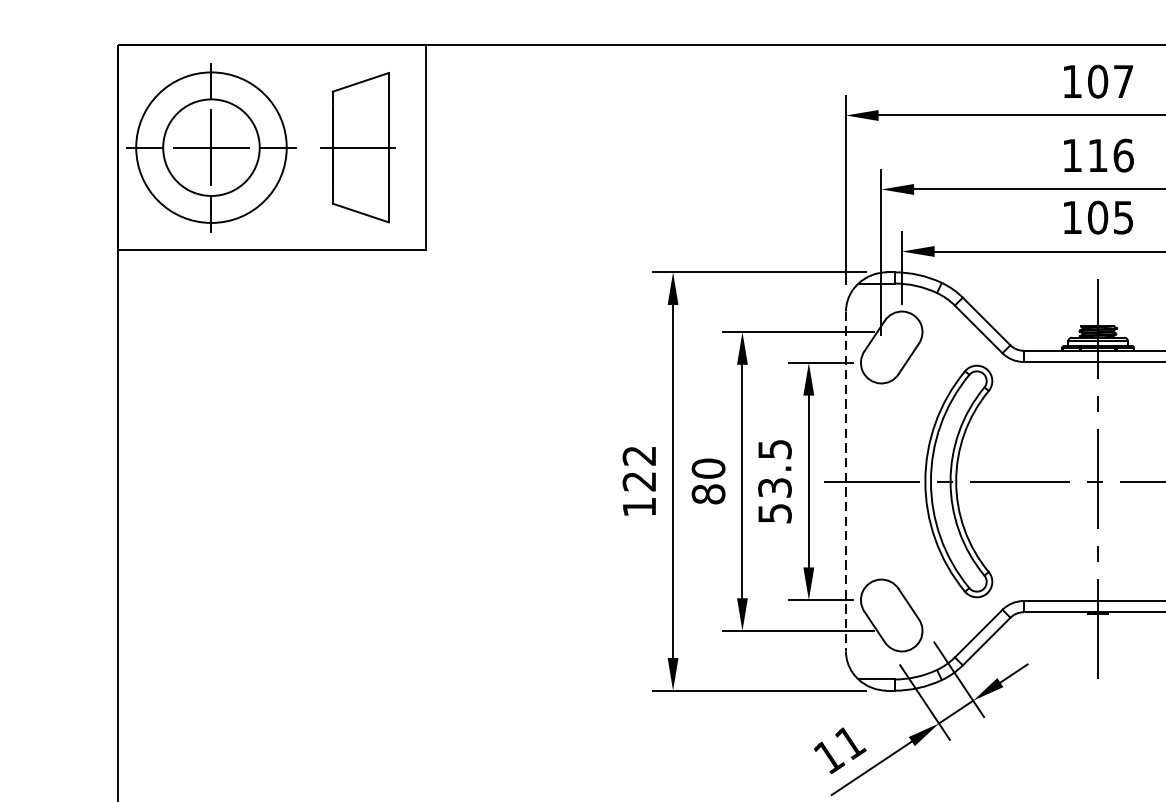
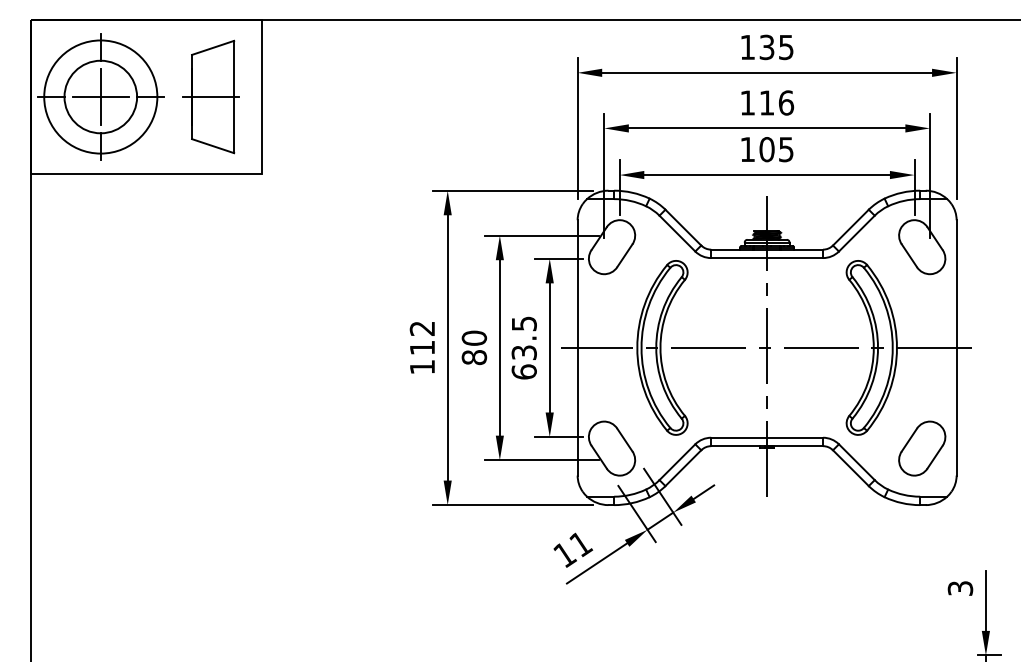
text: (1110, 81) -> (776, 47), 107 -> 135
line: (845, 480) -> (577, 347), dashed -> solid
text: (638, 482) -> (421, 348), 122 -> 112
text: (773, 512) -> (523, 371), 53.5 -> 63.5

